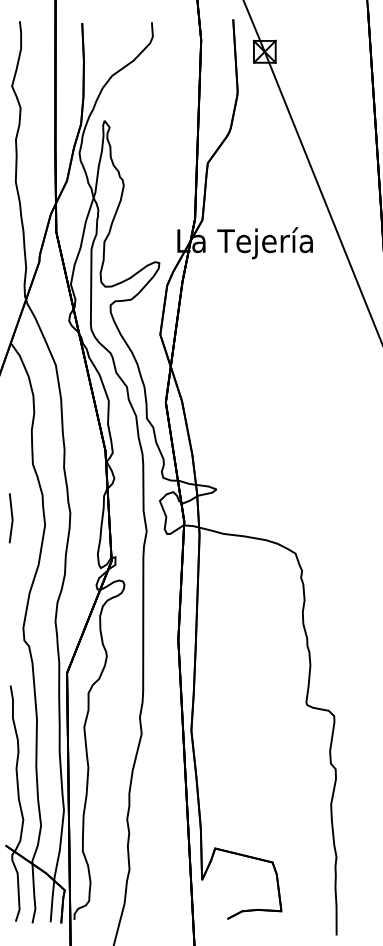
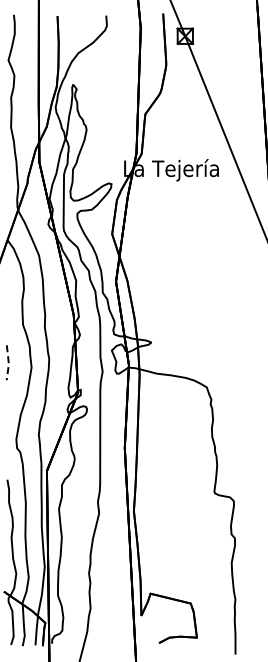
line: (12, 520) -> (8, 364), solid -> dashed

